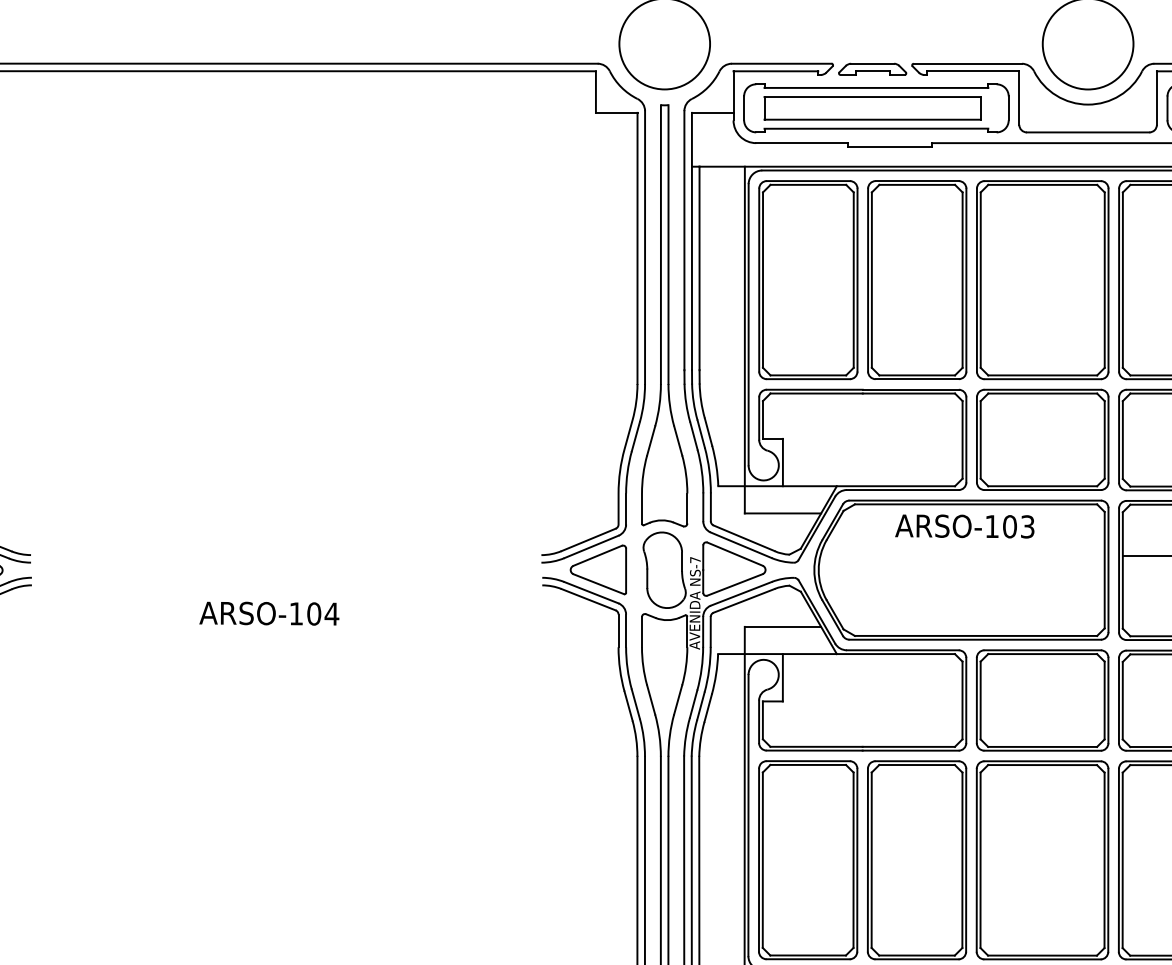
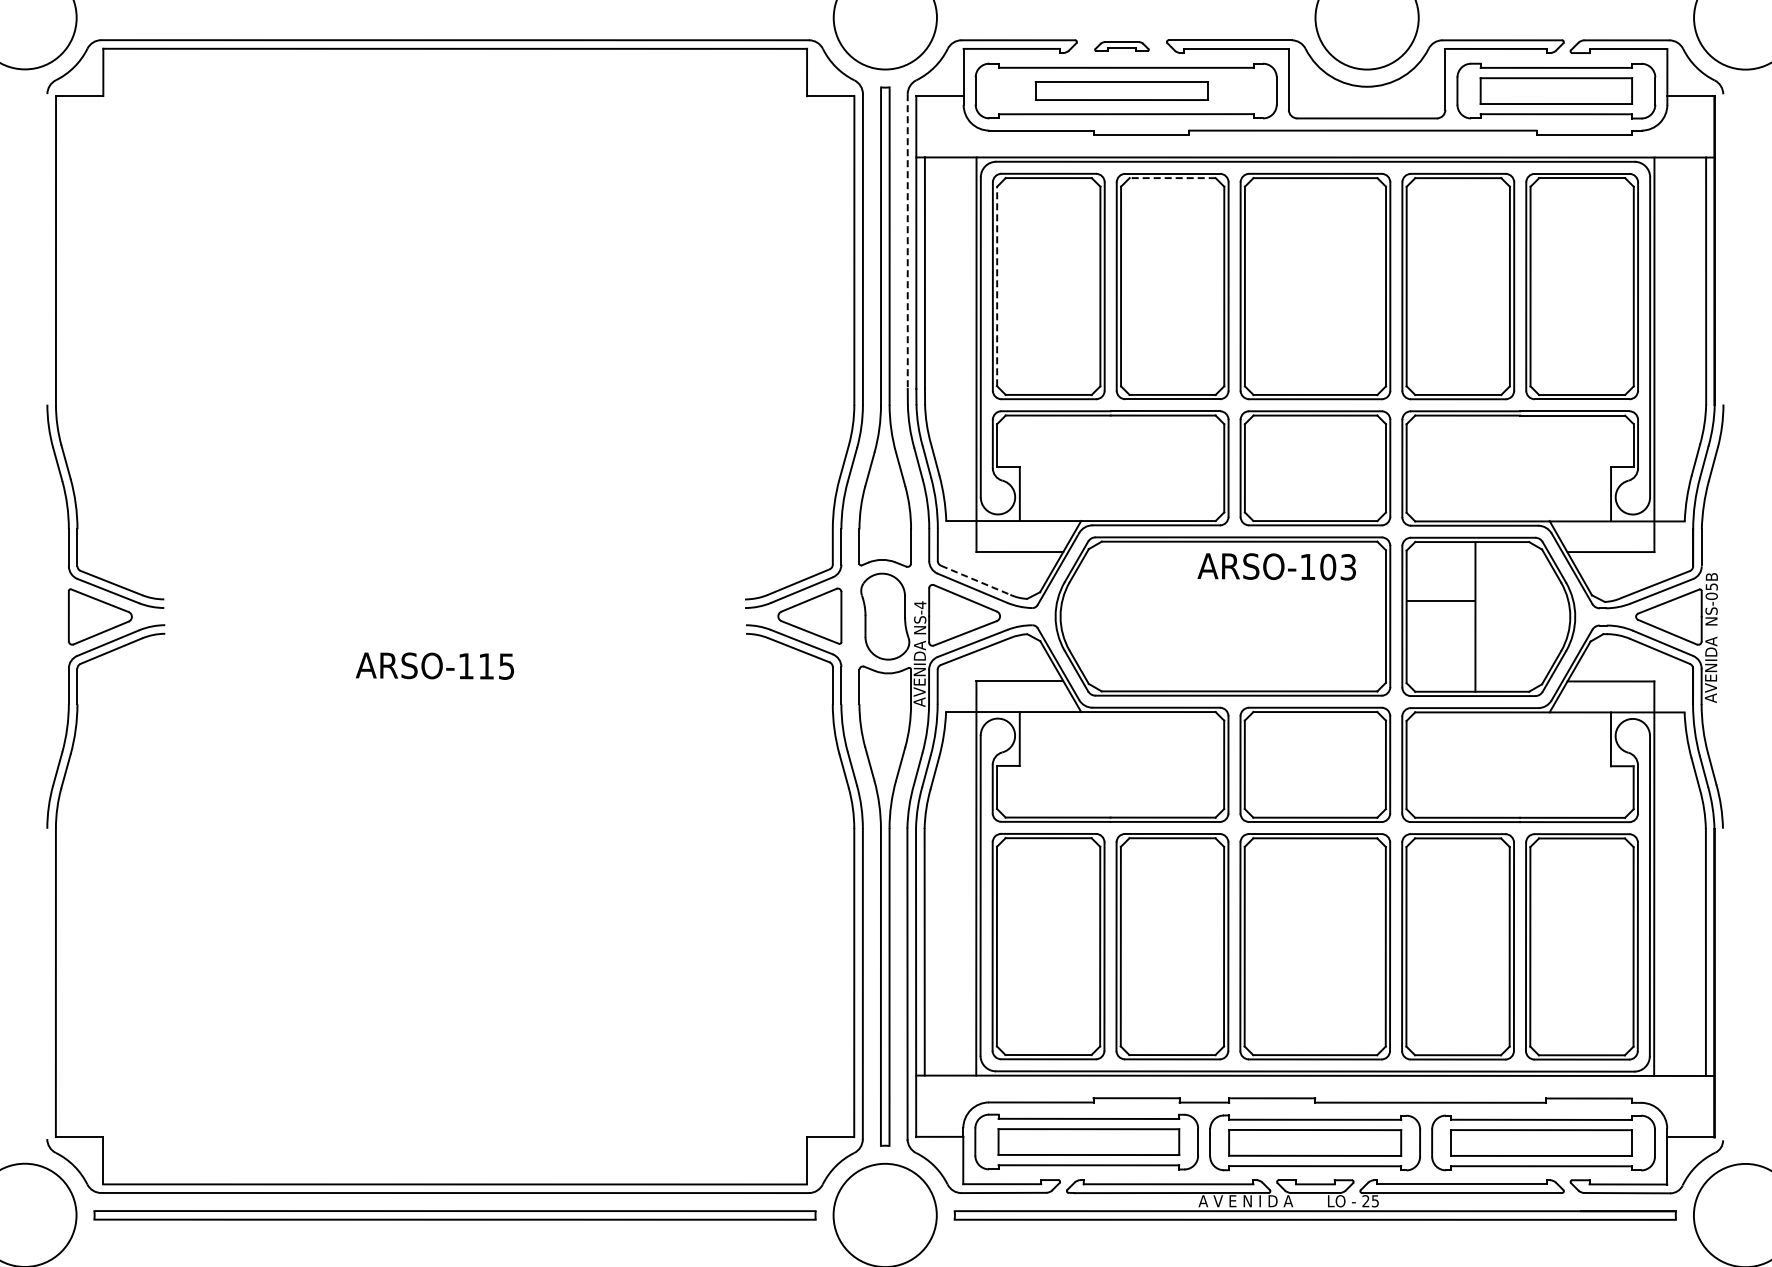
part: (872, 69) -> (1121, 46), size x0.7
part: (872, 107) -> (1121, 90), size x0.7
line: (917, 185) -> (1172, 178), solid -> dashed
line: (684, 241) -> (907, 242), solid -> dashed
line: (763, 280) -> (997, 286), solid -> dashed
text: (964, 526) -> (1276, 566), moved
line: (743, 538) -> (975, 580), solid -> dashed
text: (695, 560) -> (920, 605), NS-7 -> NS-4
text: (323, 614) -> (496, 666), ARSO-104 -> ARSO-115

